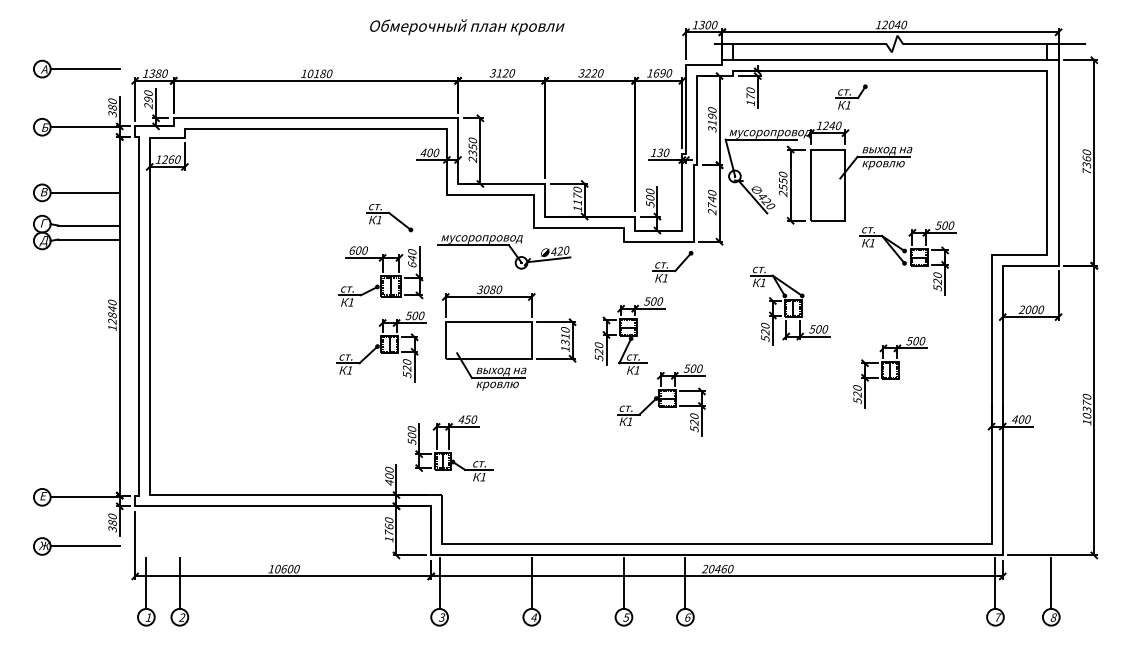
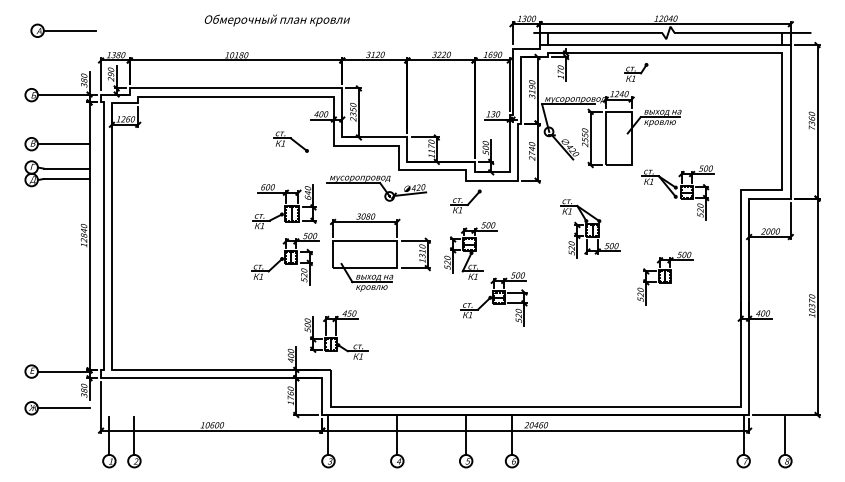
text: (467, 27) -> (277, 20), moved
part: (76, 68) -> (63, 30), moved
part: (389, 218) -> (291, 142), moved
part: (672, 266) -> (465, 201), moved

